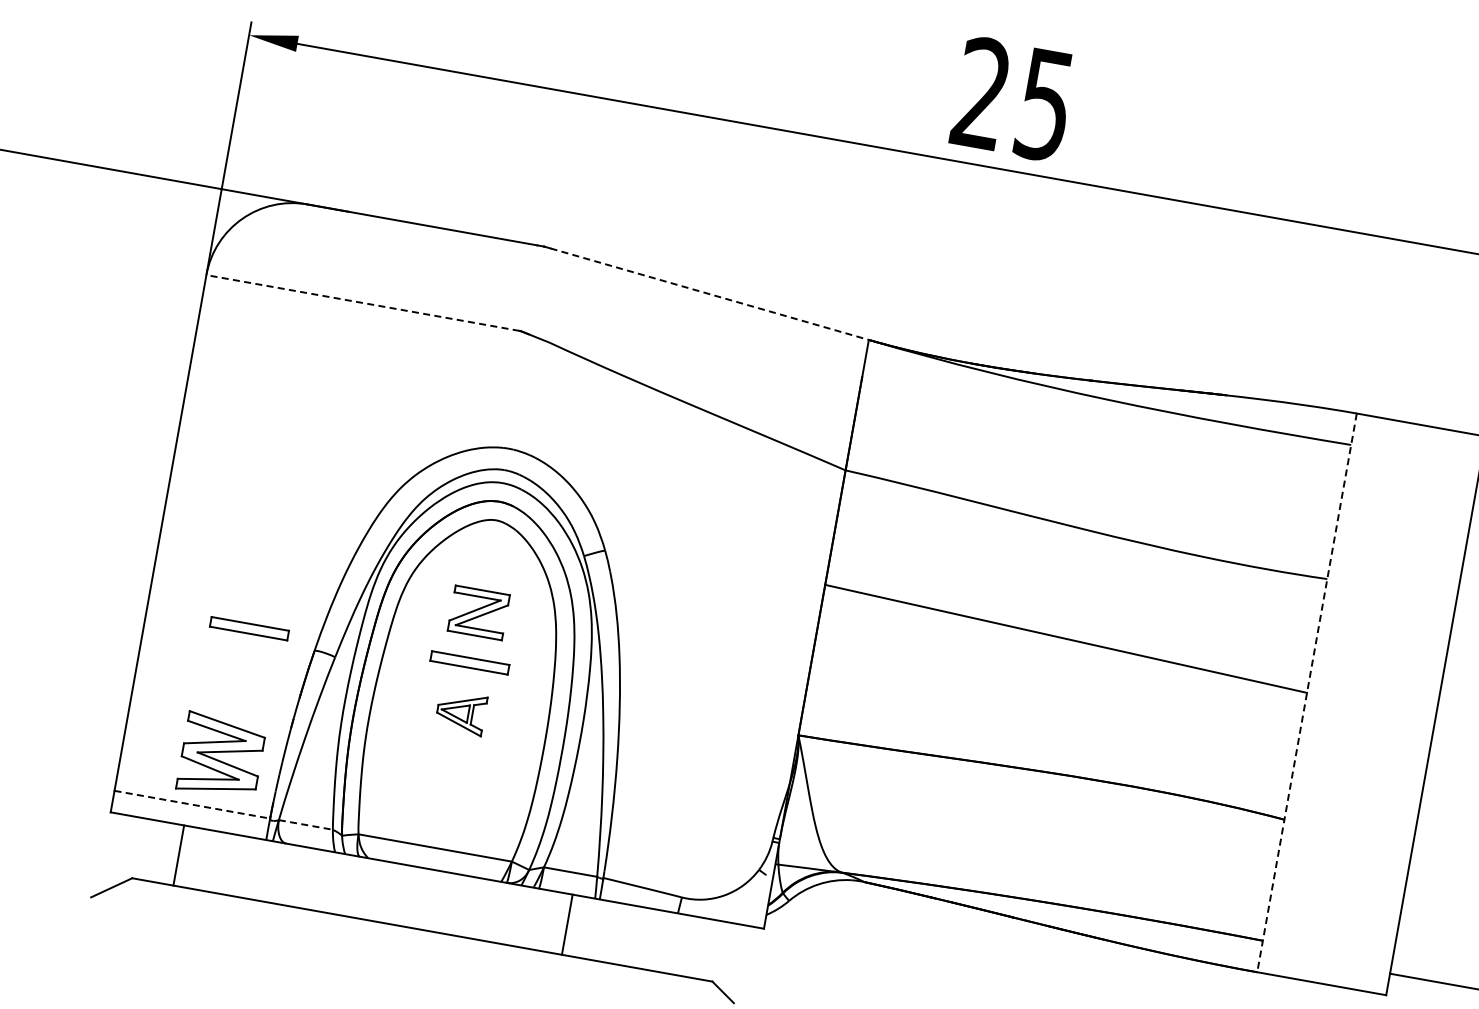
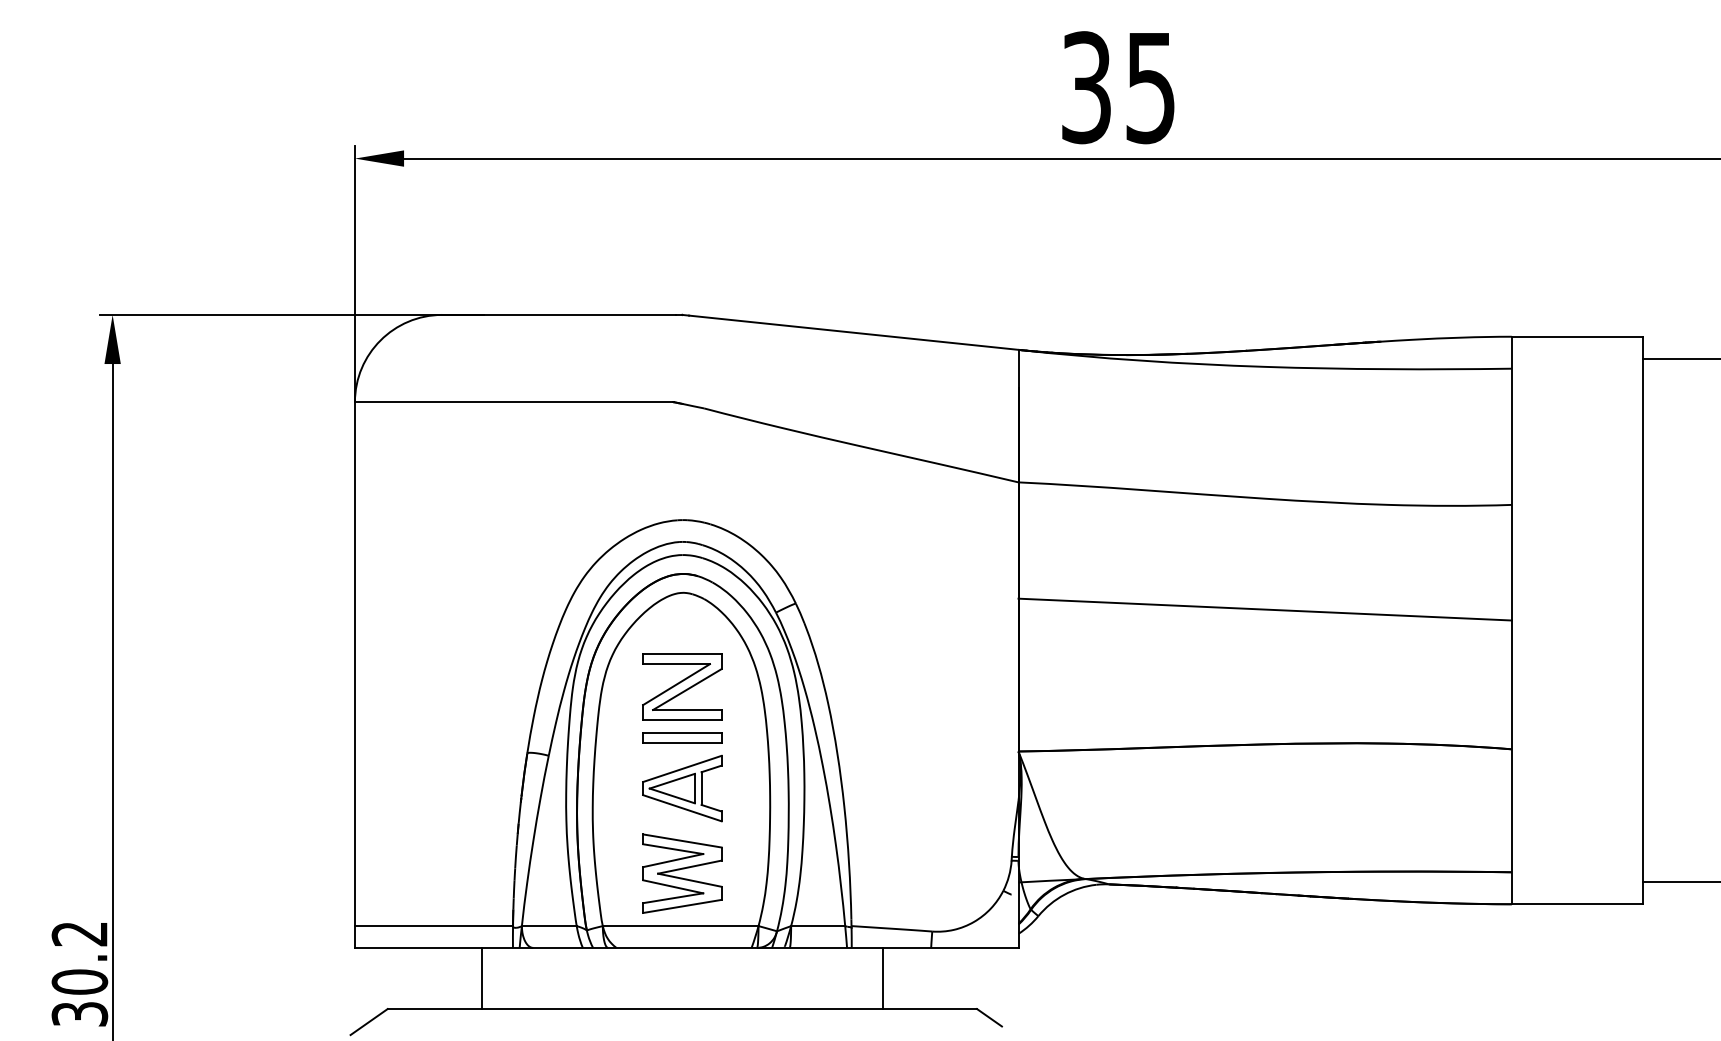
text: (981, 93) -> (1086, 87), 25 -> 35
line: (711, 294) -> (855, 332), dashed -> solid
line: (362, 303) -> (513, 402), dashed -> solid
part: (479, 612) -> (682, 686), size x1.43
part: (249, 628) -> (459, 742), removed
line: (1306, 692) -> (1511, 620), dashed -> solid
part: (461, 712) -> (682, 788), size x1.67
part: (221, 756) -> (682, 873), moved
line: (192, 805) -> (434, 926), dashed -> solid
line: (306, 825) -> (549, 926), dashed -> solid
line: (178, 855) -> (481, 978), moved
line: (567, 924) -> (883, 978), moved

